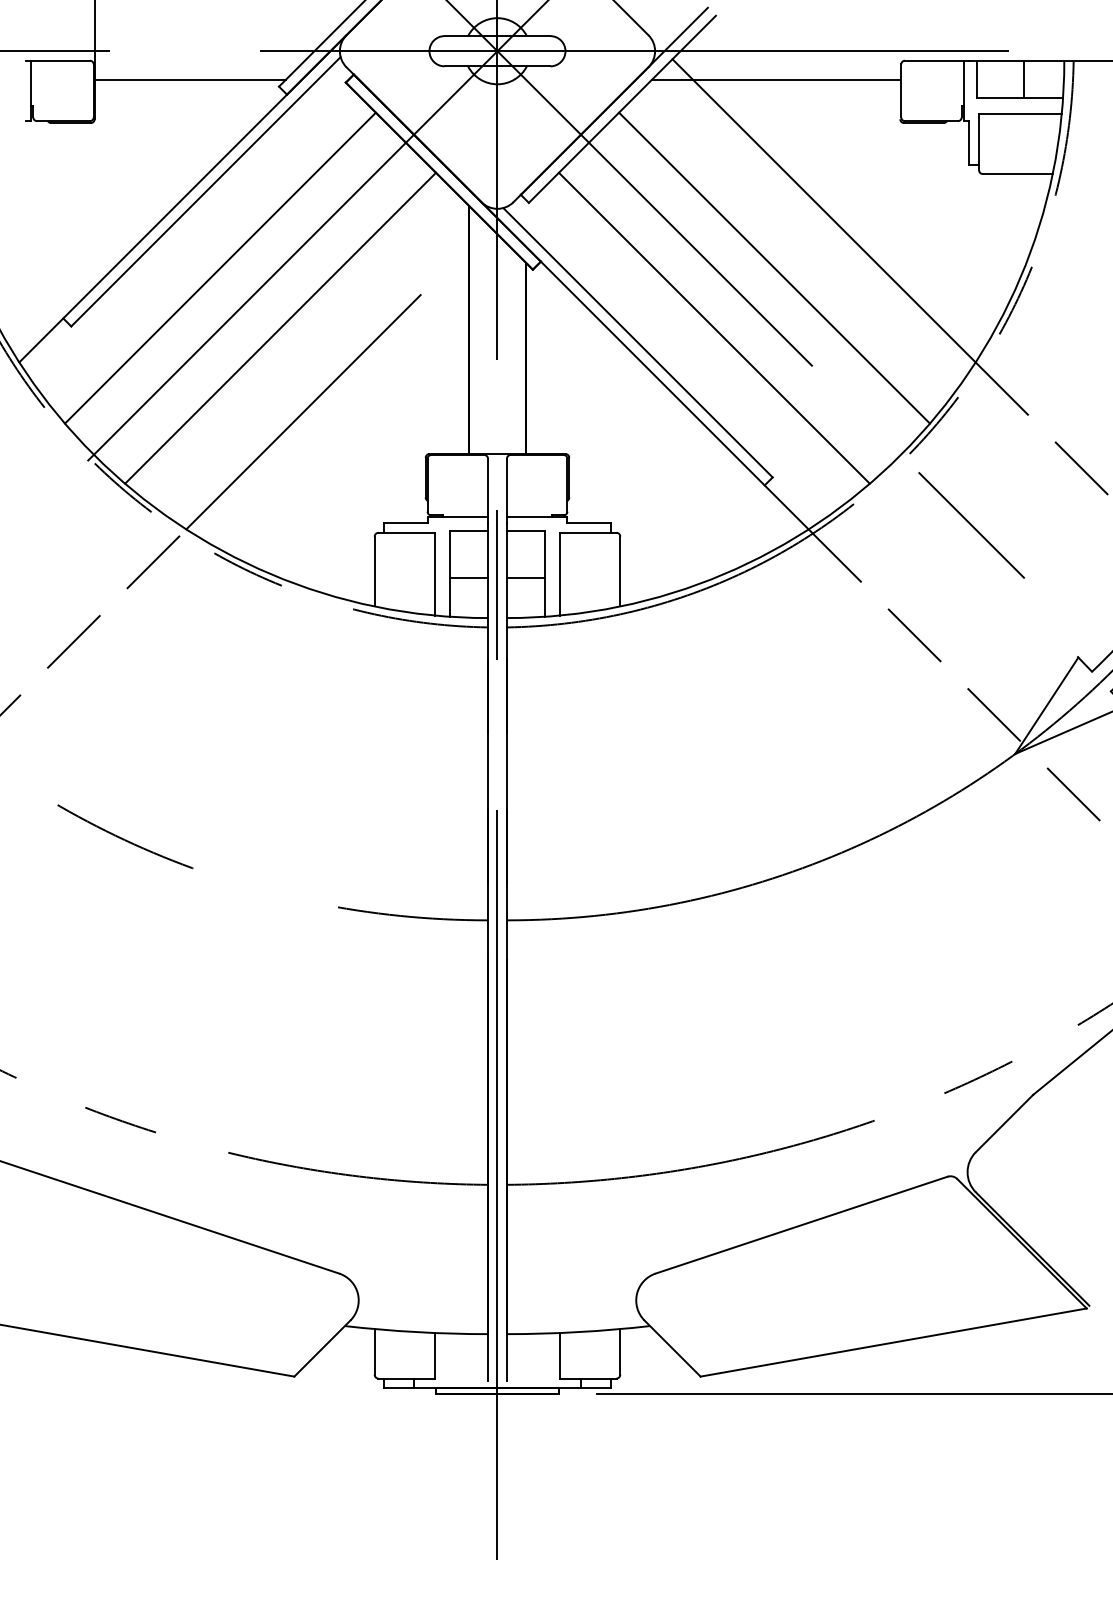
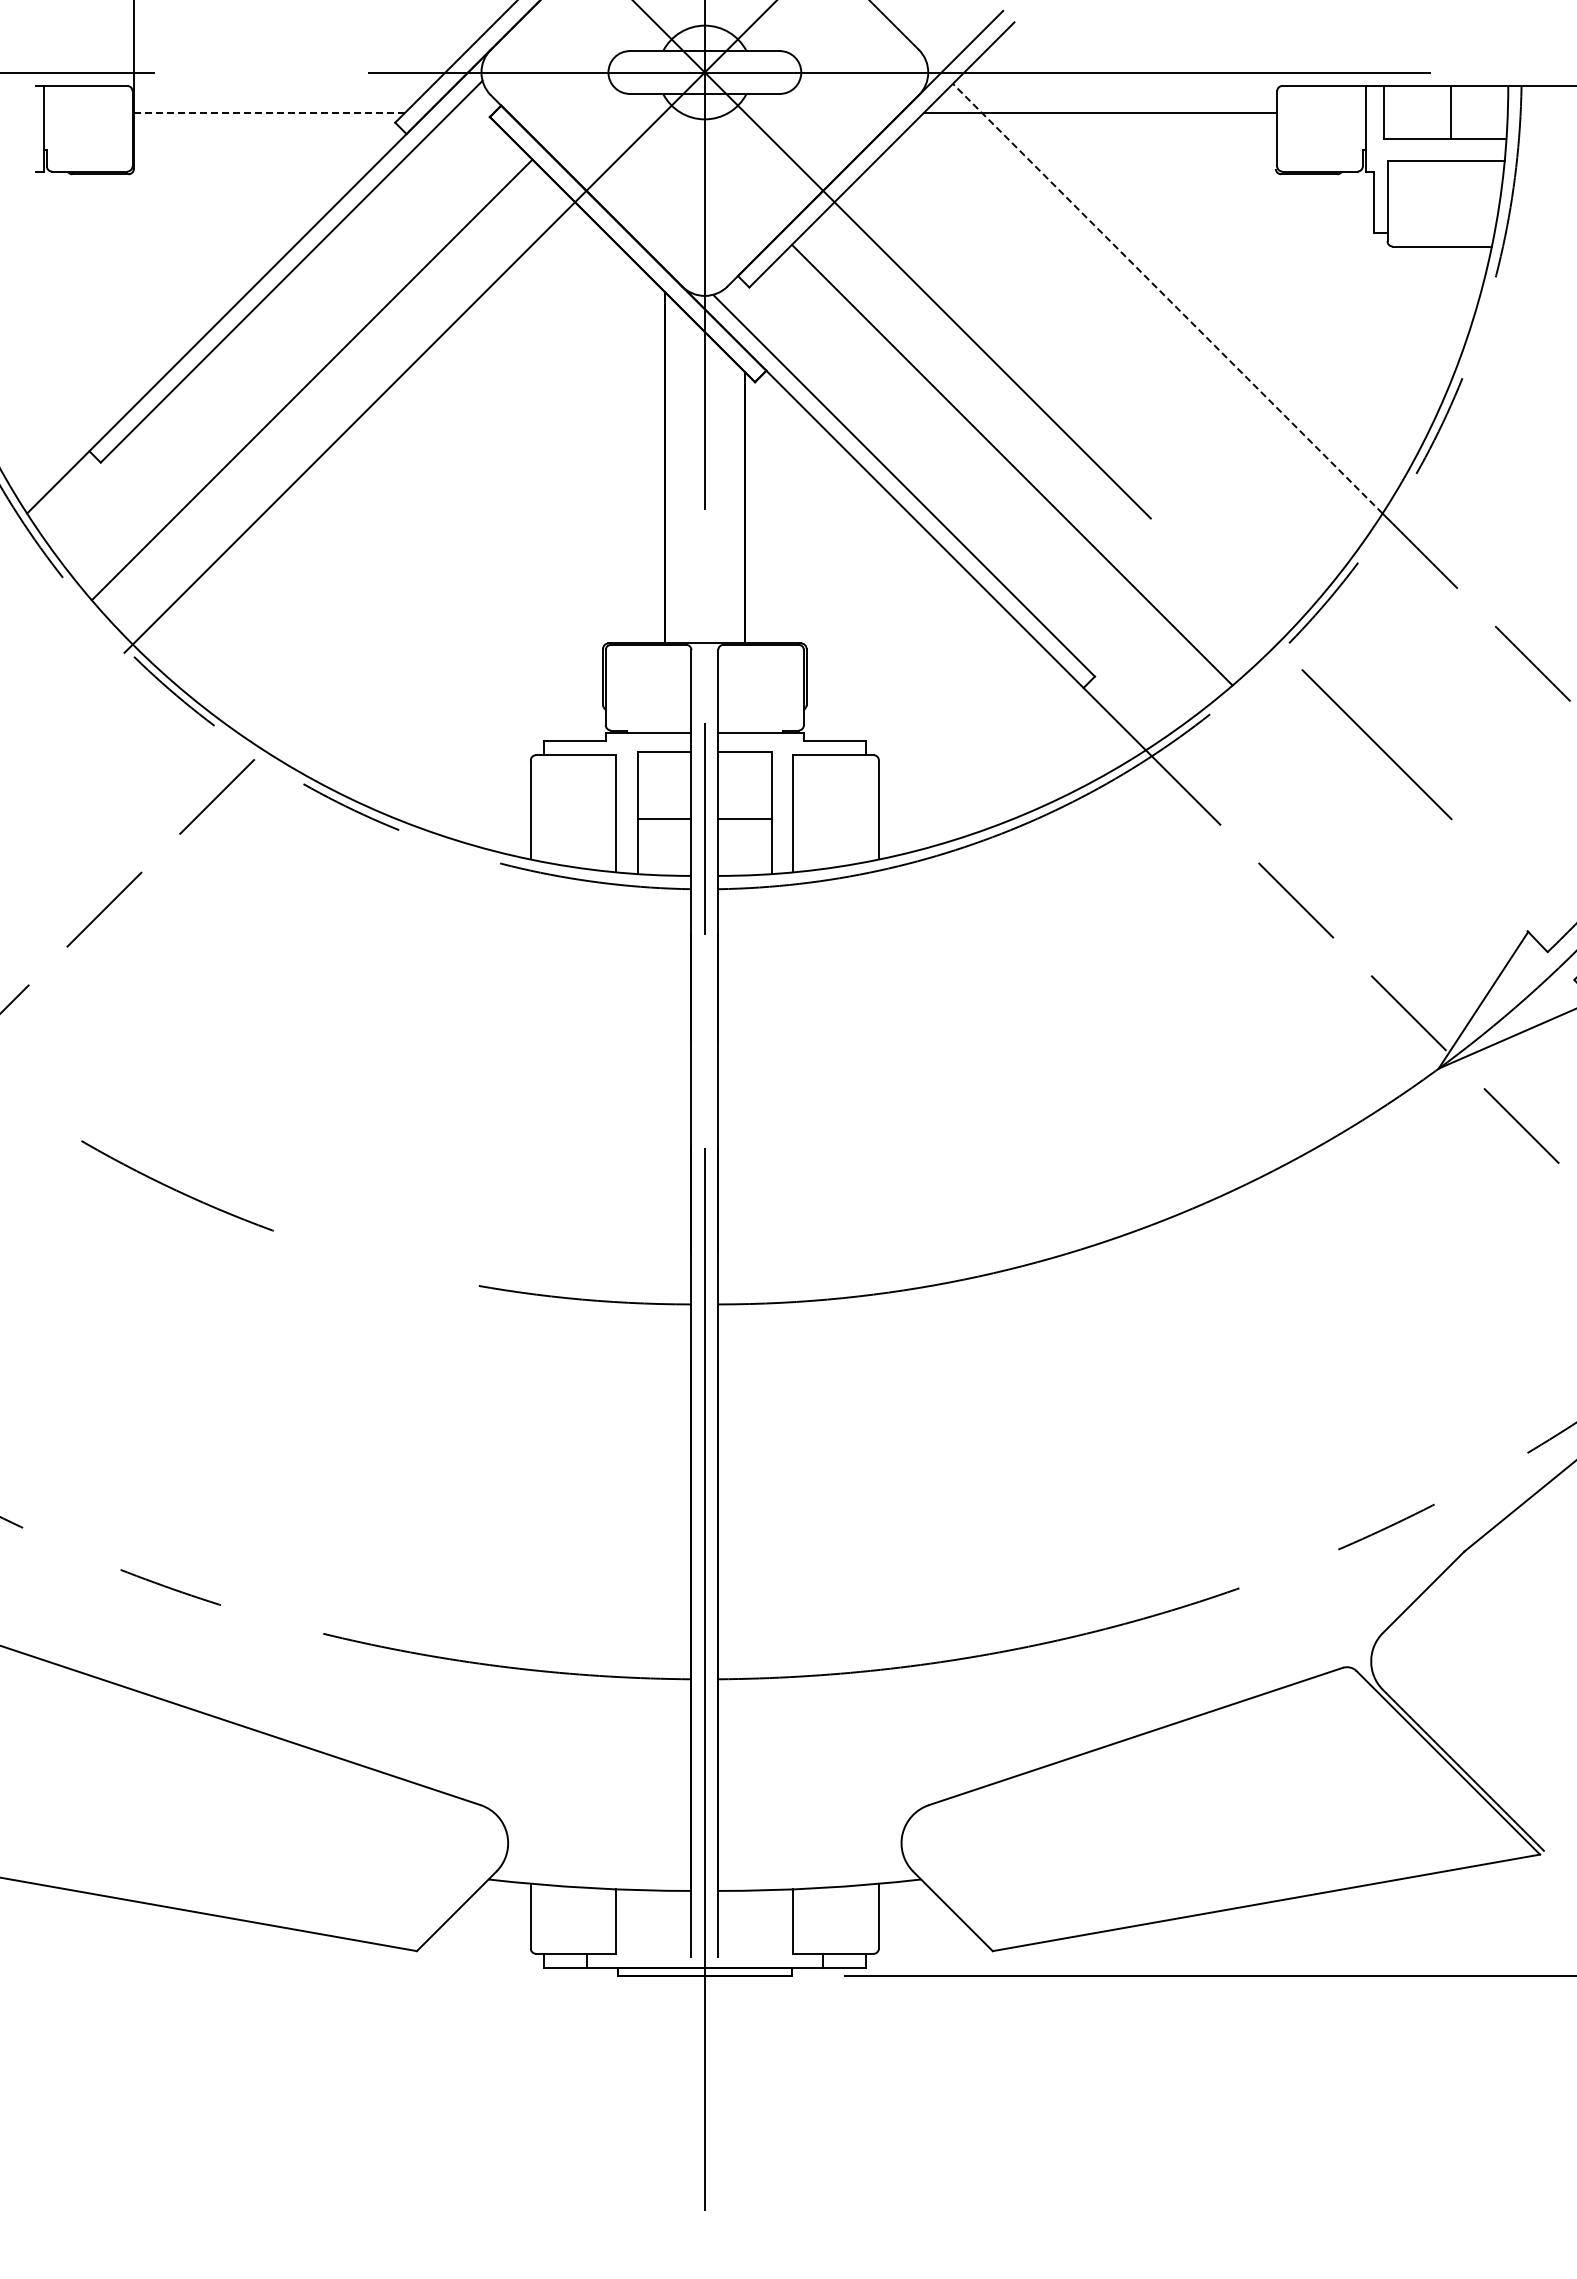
line: (190, 79) -> (269, 112), solid -> dashed
line: (823, 210) -> (1167, 298), solid -> dashed
line: (774, 267) -> (1097, 379), removed
line: (280, 327) -> (397, 464), removed
line: (303, 412) -> (429, 584), removed

